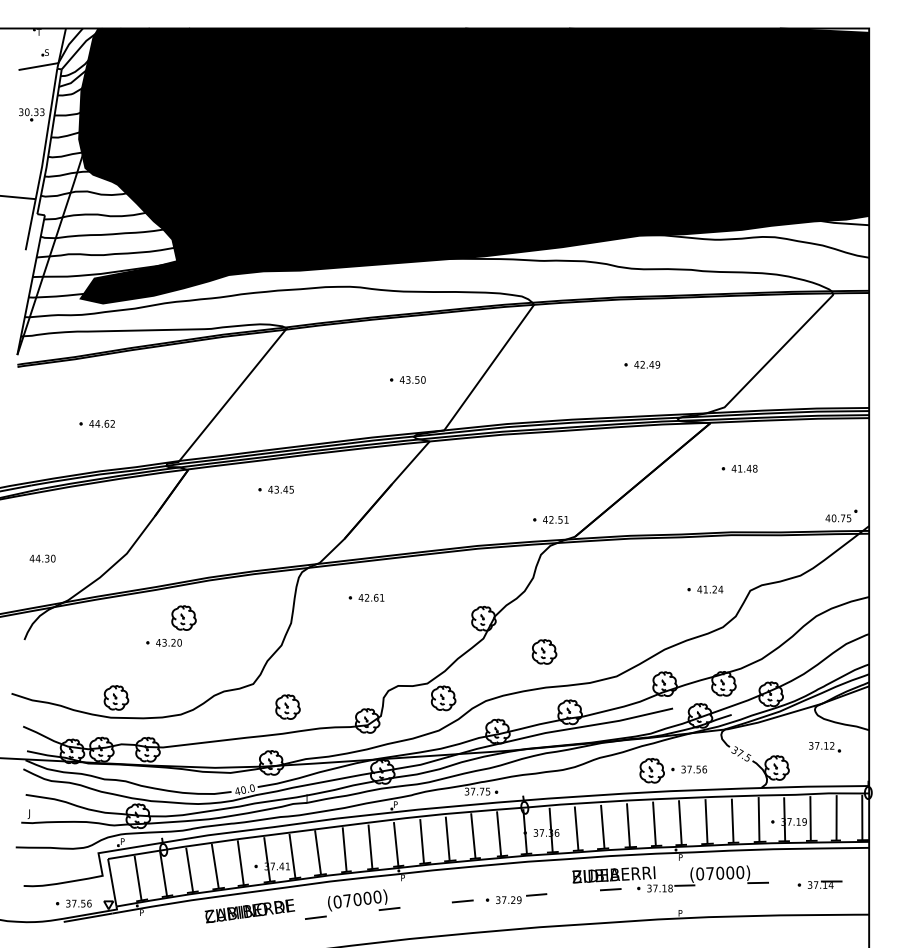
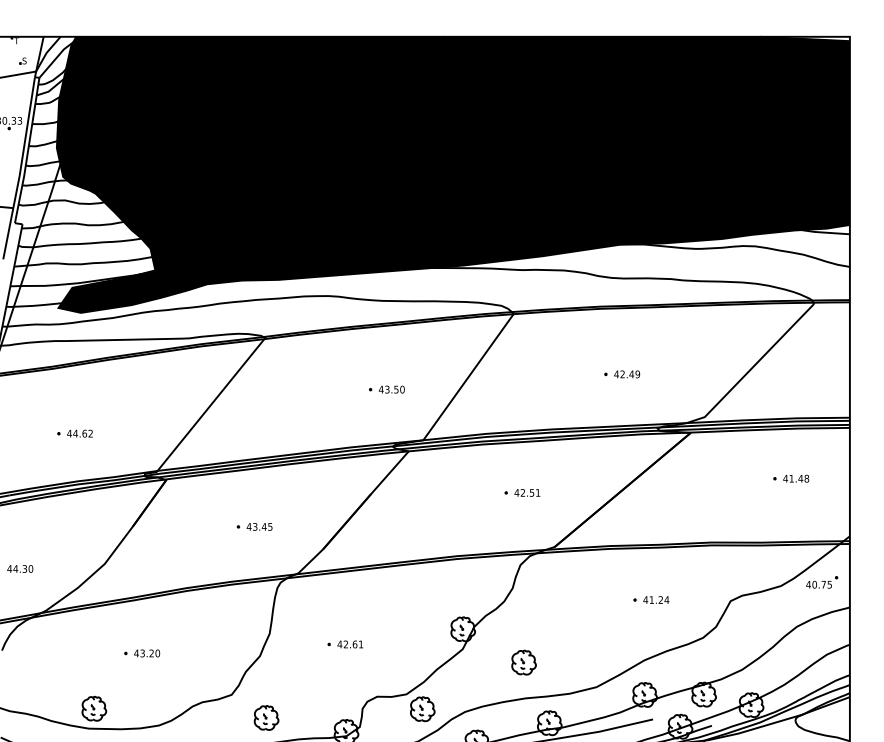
part: (739, 468) -> (791, 478), moved
part: (275, 489) -> (253, 526), moved
part: (841, 515) -> (822, 581), moved
part: (550, 519) -> (522, 492), moved
part: (705, 589) -> (651, 599), moved
part: (366, 597) -> (345, 644), moved
part: (183, 617) -> (161, 628), removed

